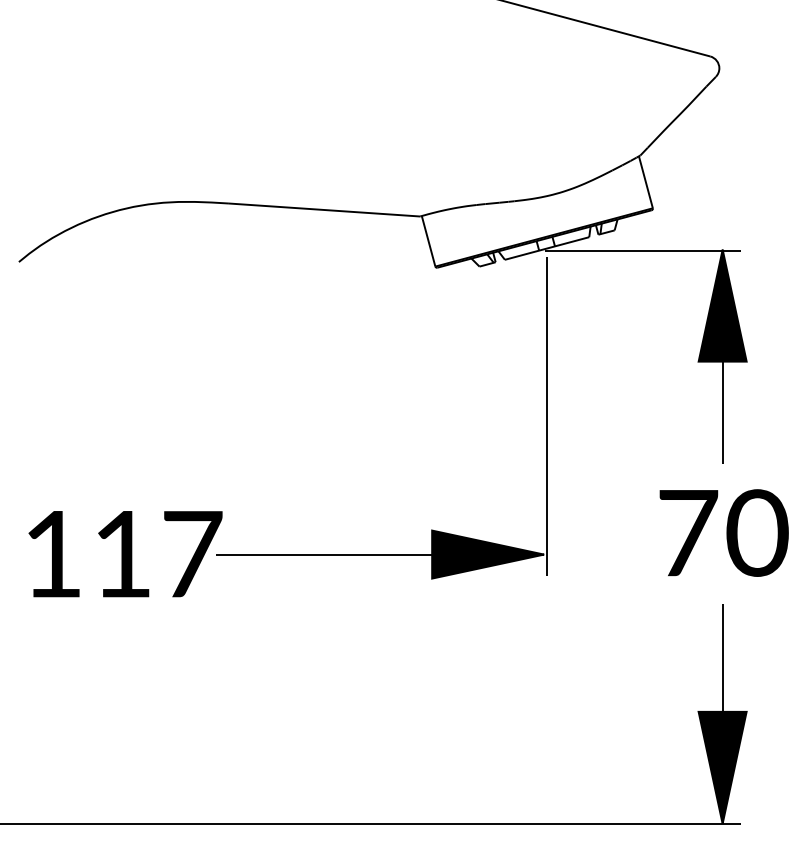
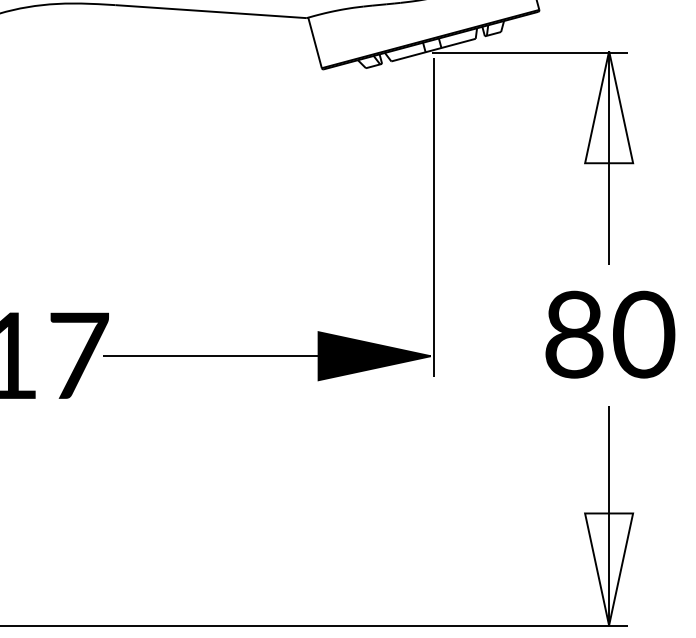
fill: (722, 305) -> (608, 107), removed
text: (688, 532) -> (574, 334), 70 -> 80
fill: (722, 767) -> (608, 569), removed

